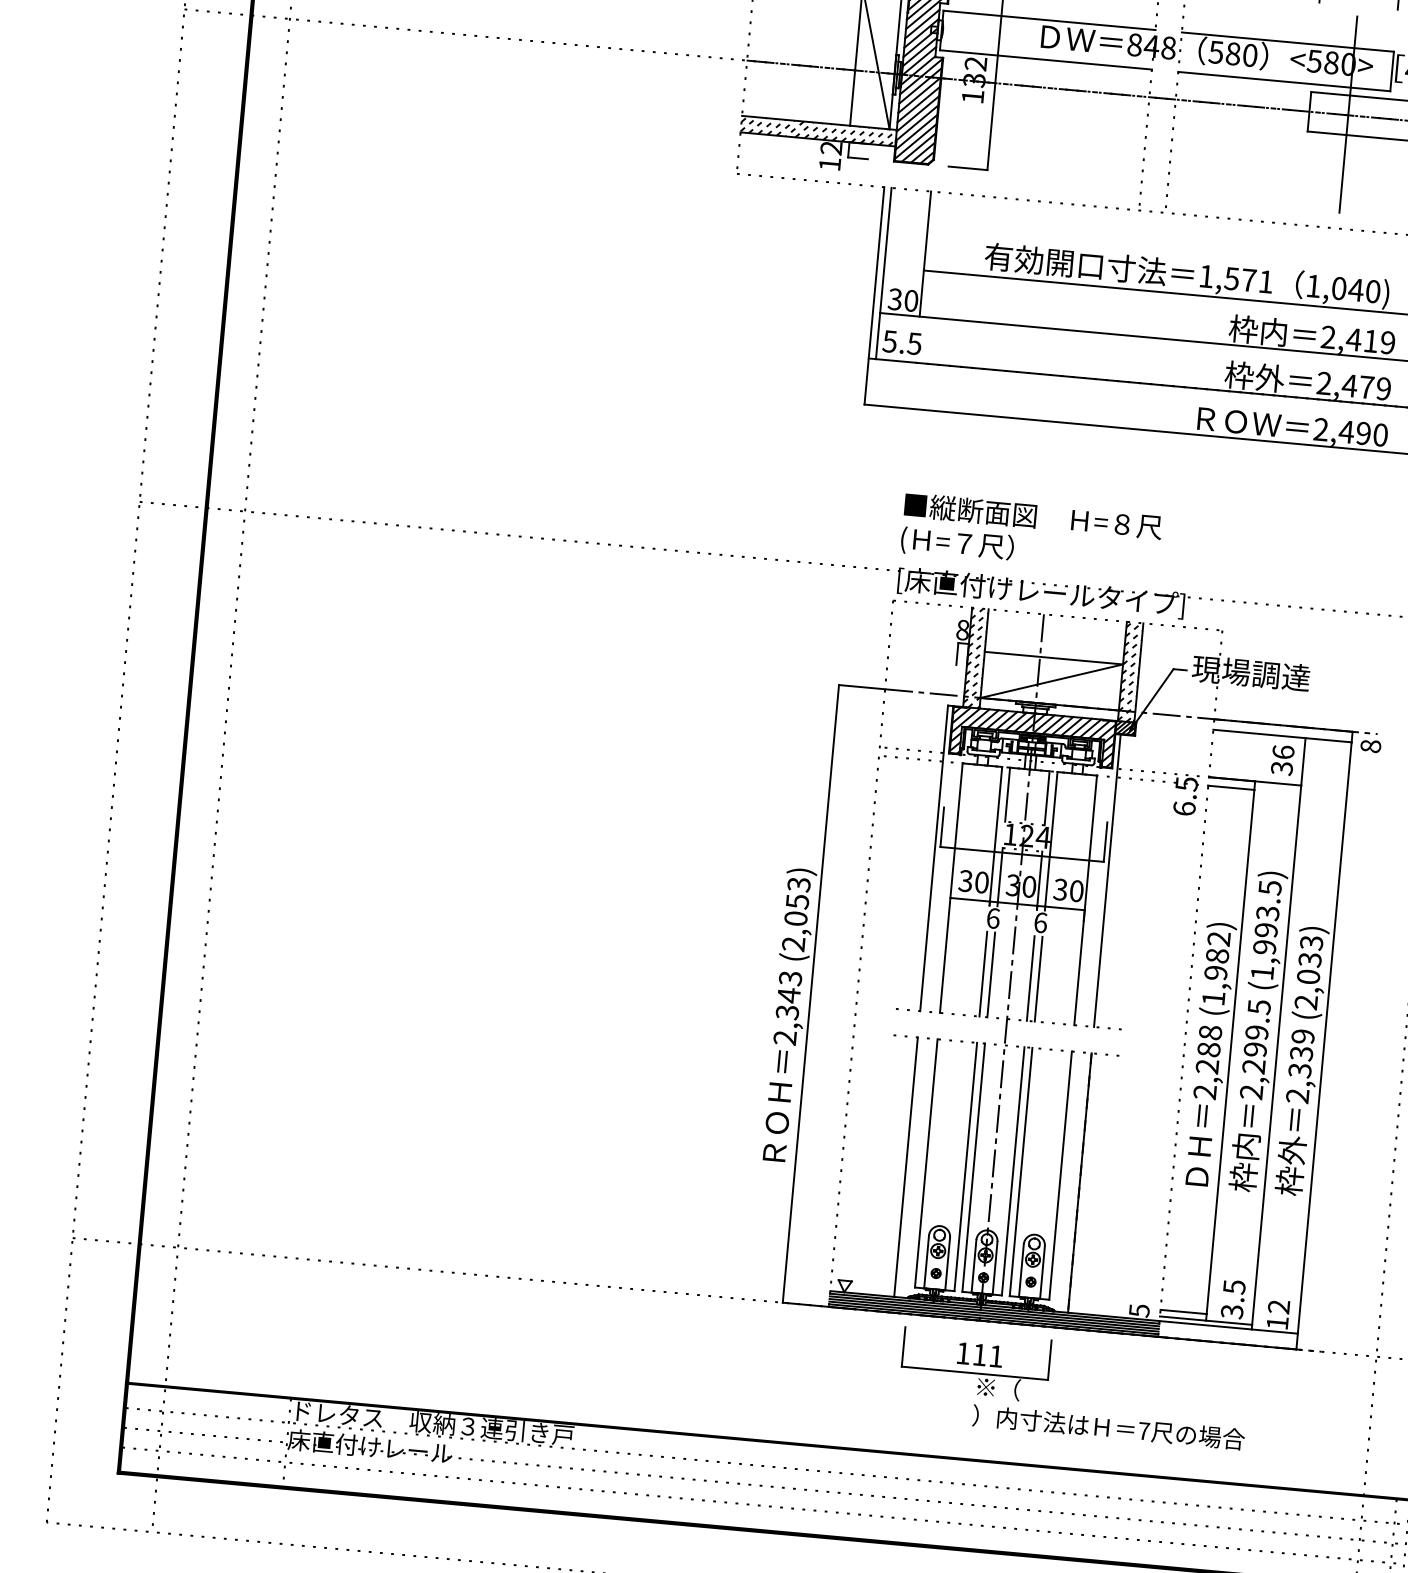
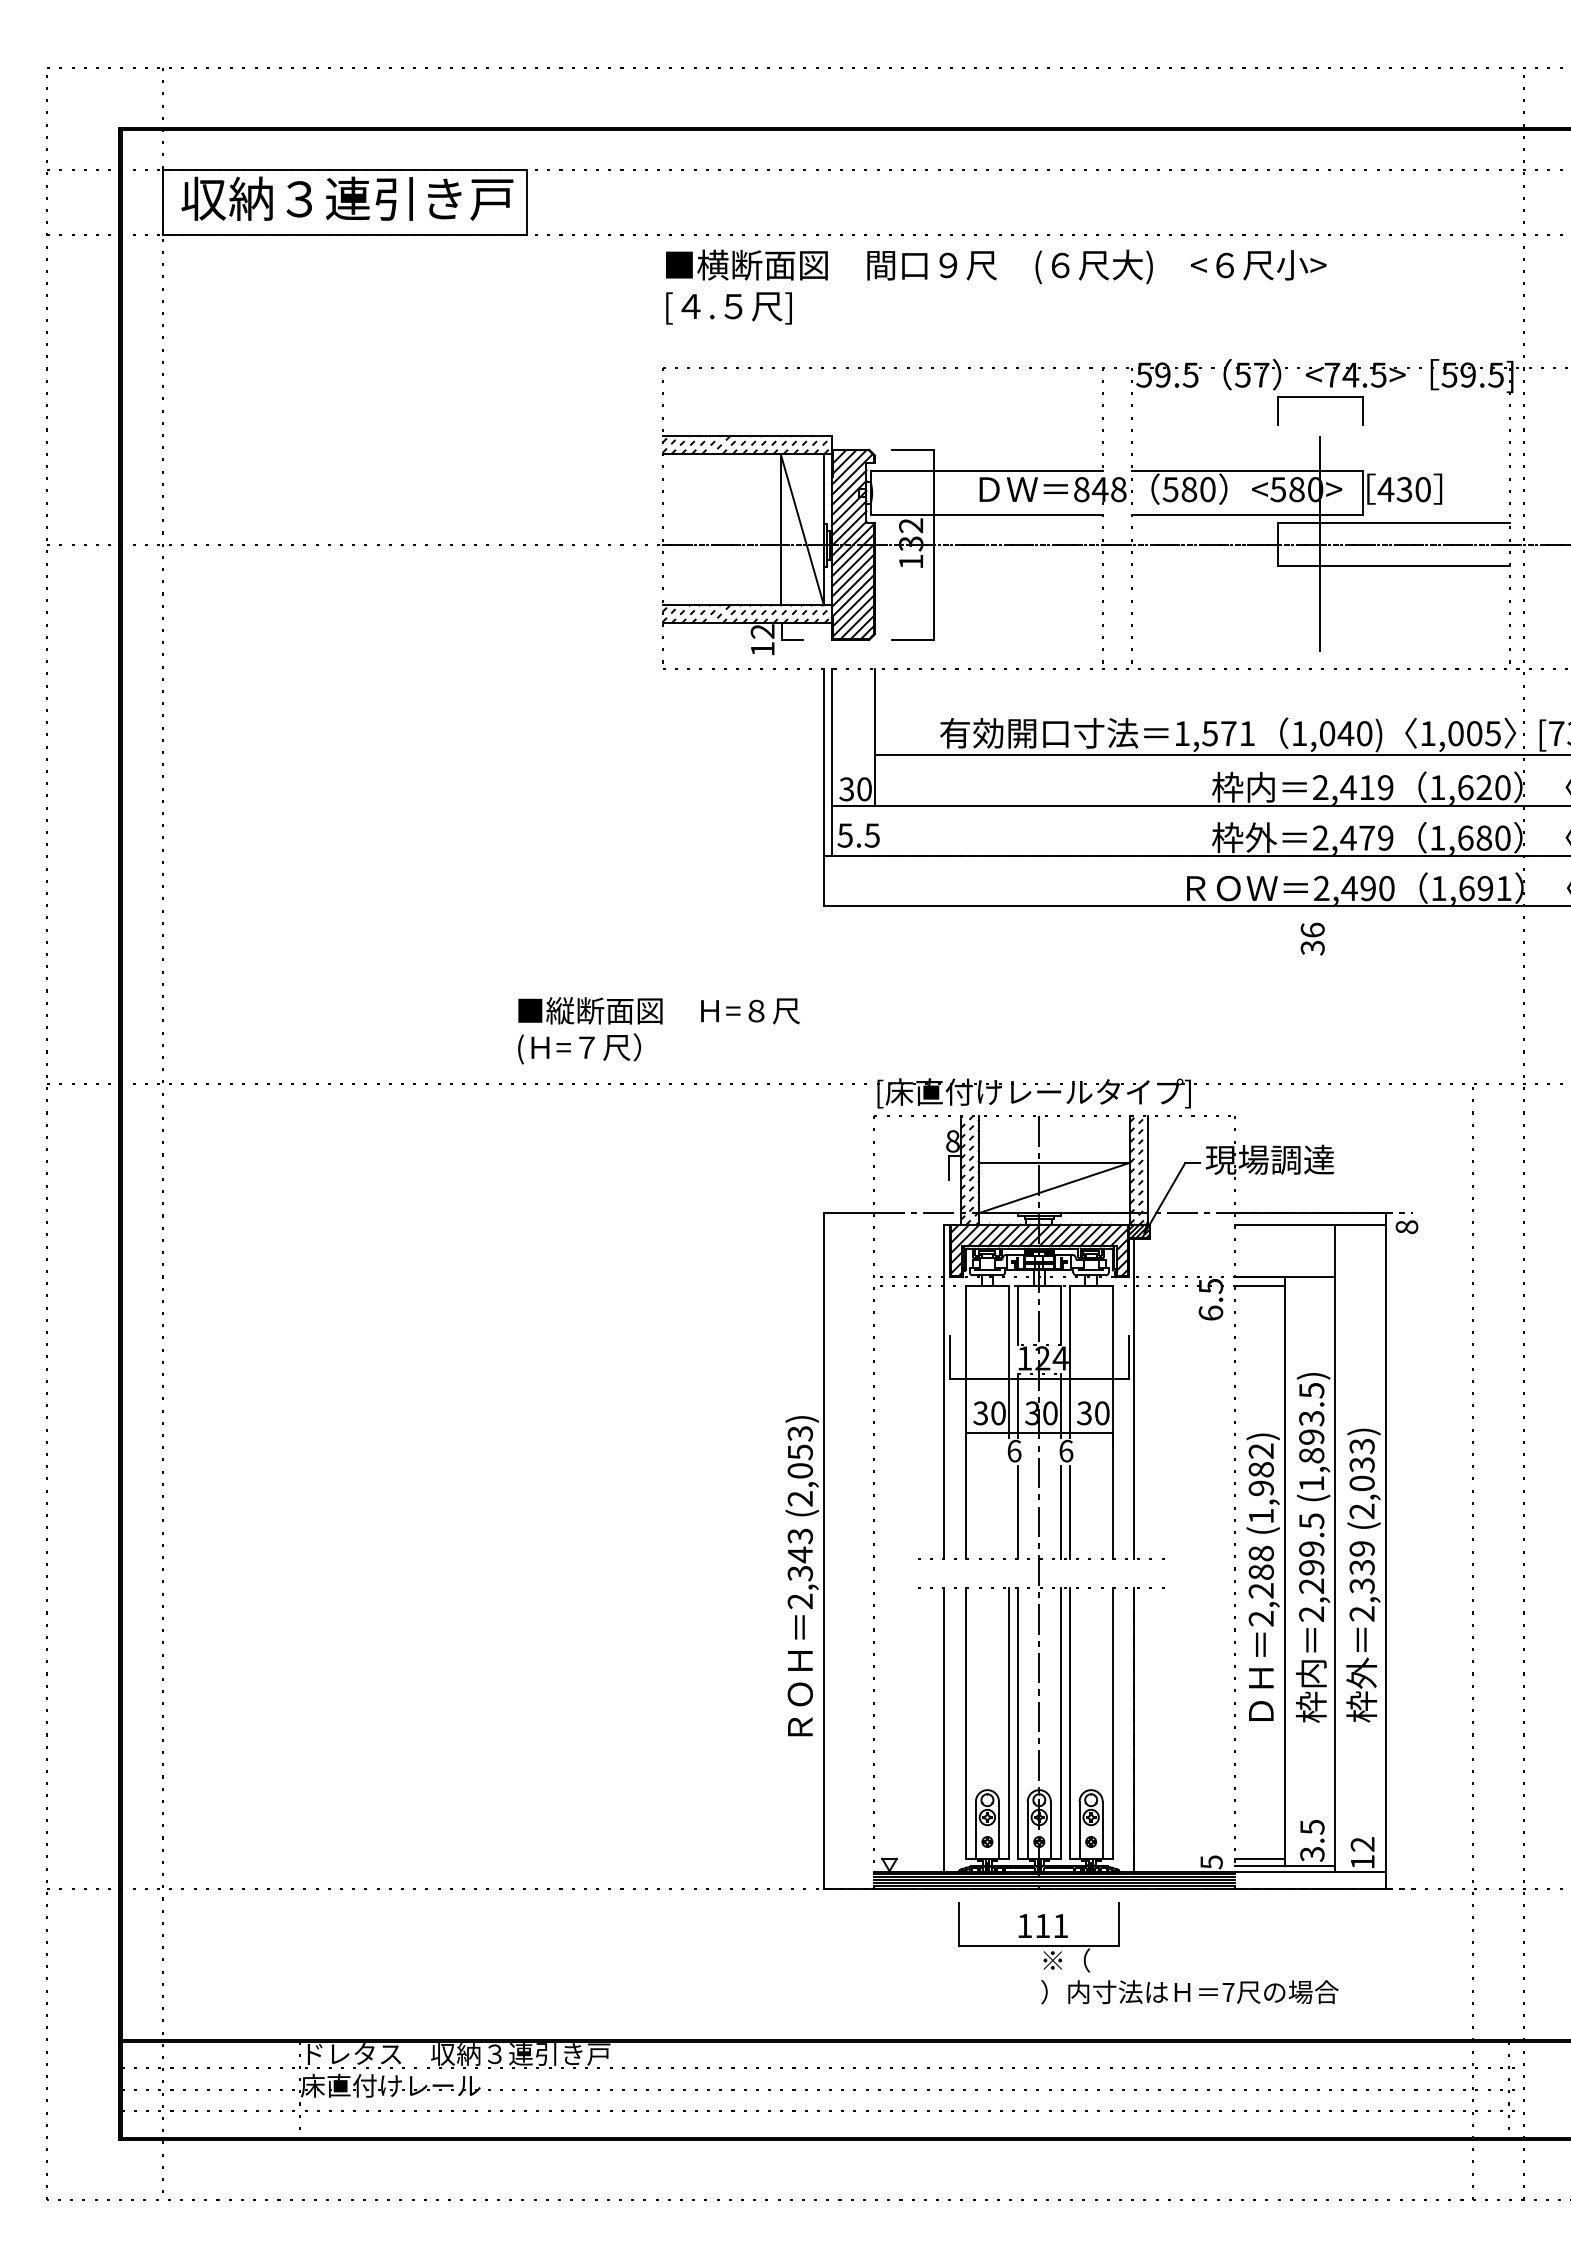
text: (1031, 534) -> (658, 1030), moved
text: (1282, 759) -> (1312, 938), moved
text: (1264, 947) -> (1311, 1455), (1,993.5) -> (1,893.5)
line: (983, 974) -> (1009, 1512), removed

